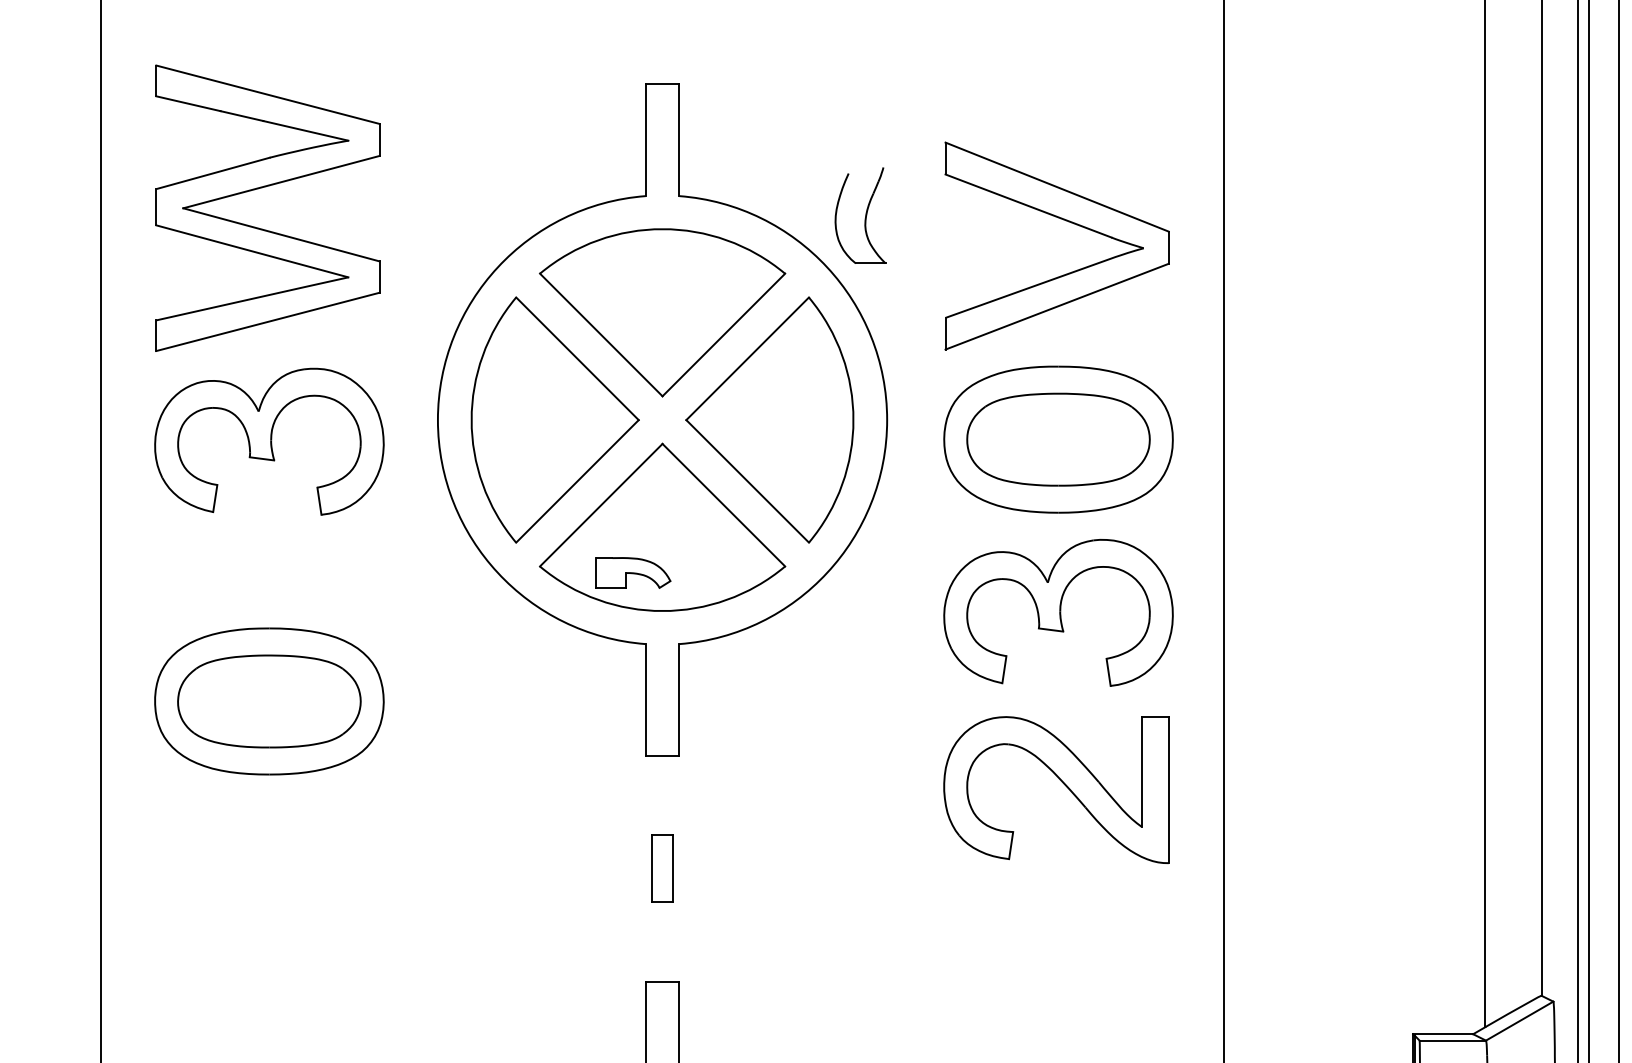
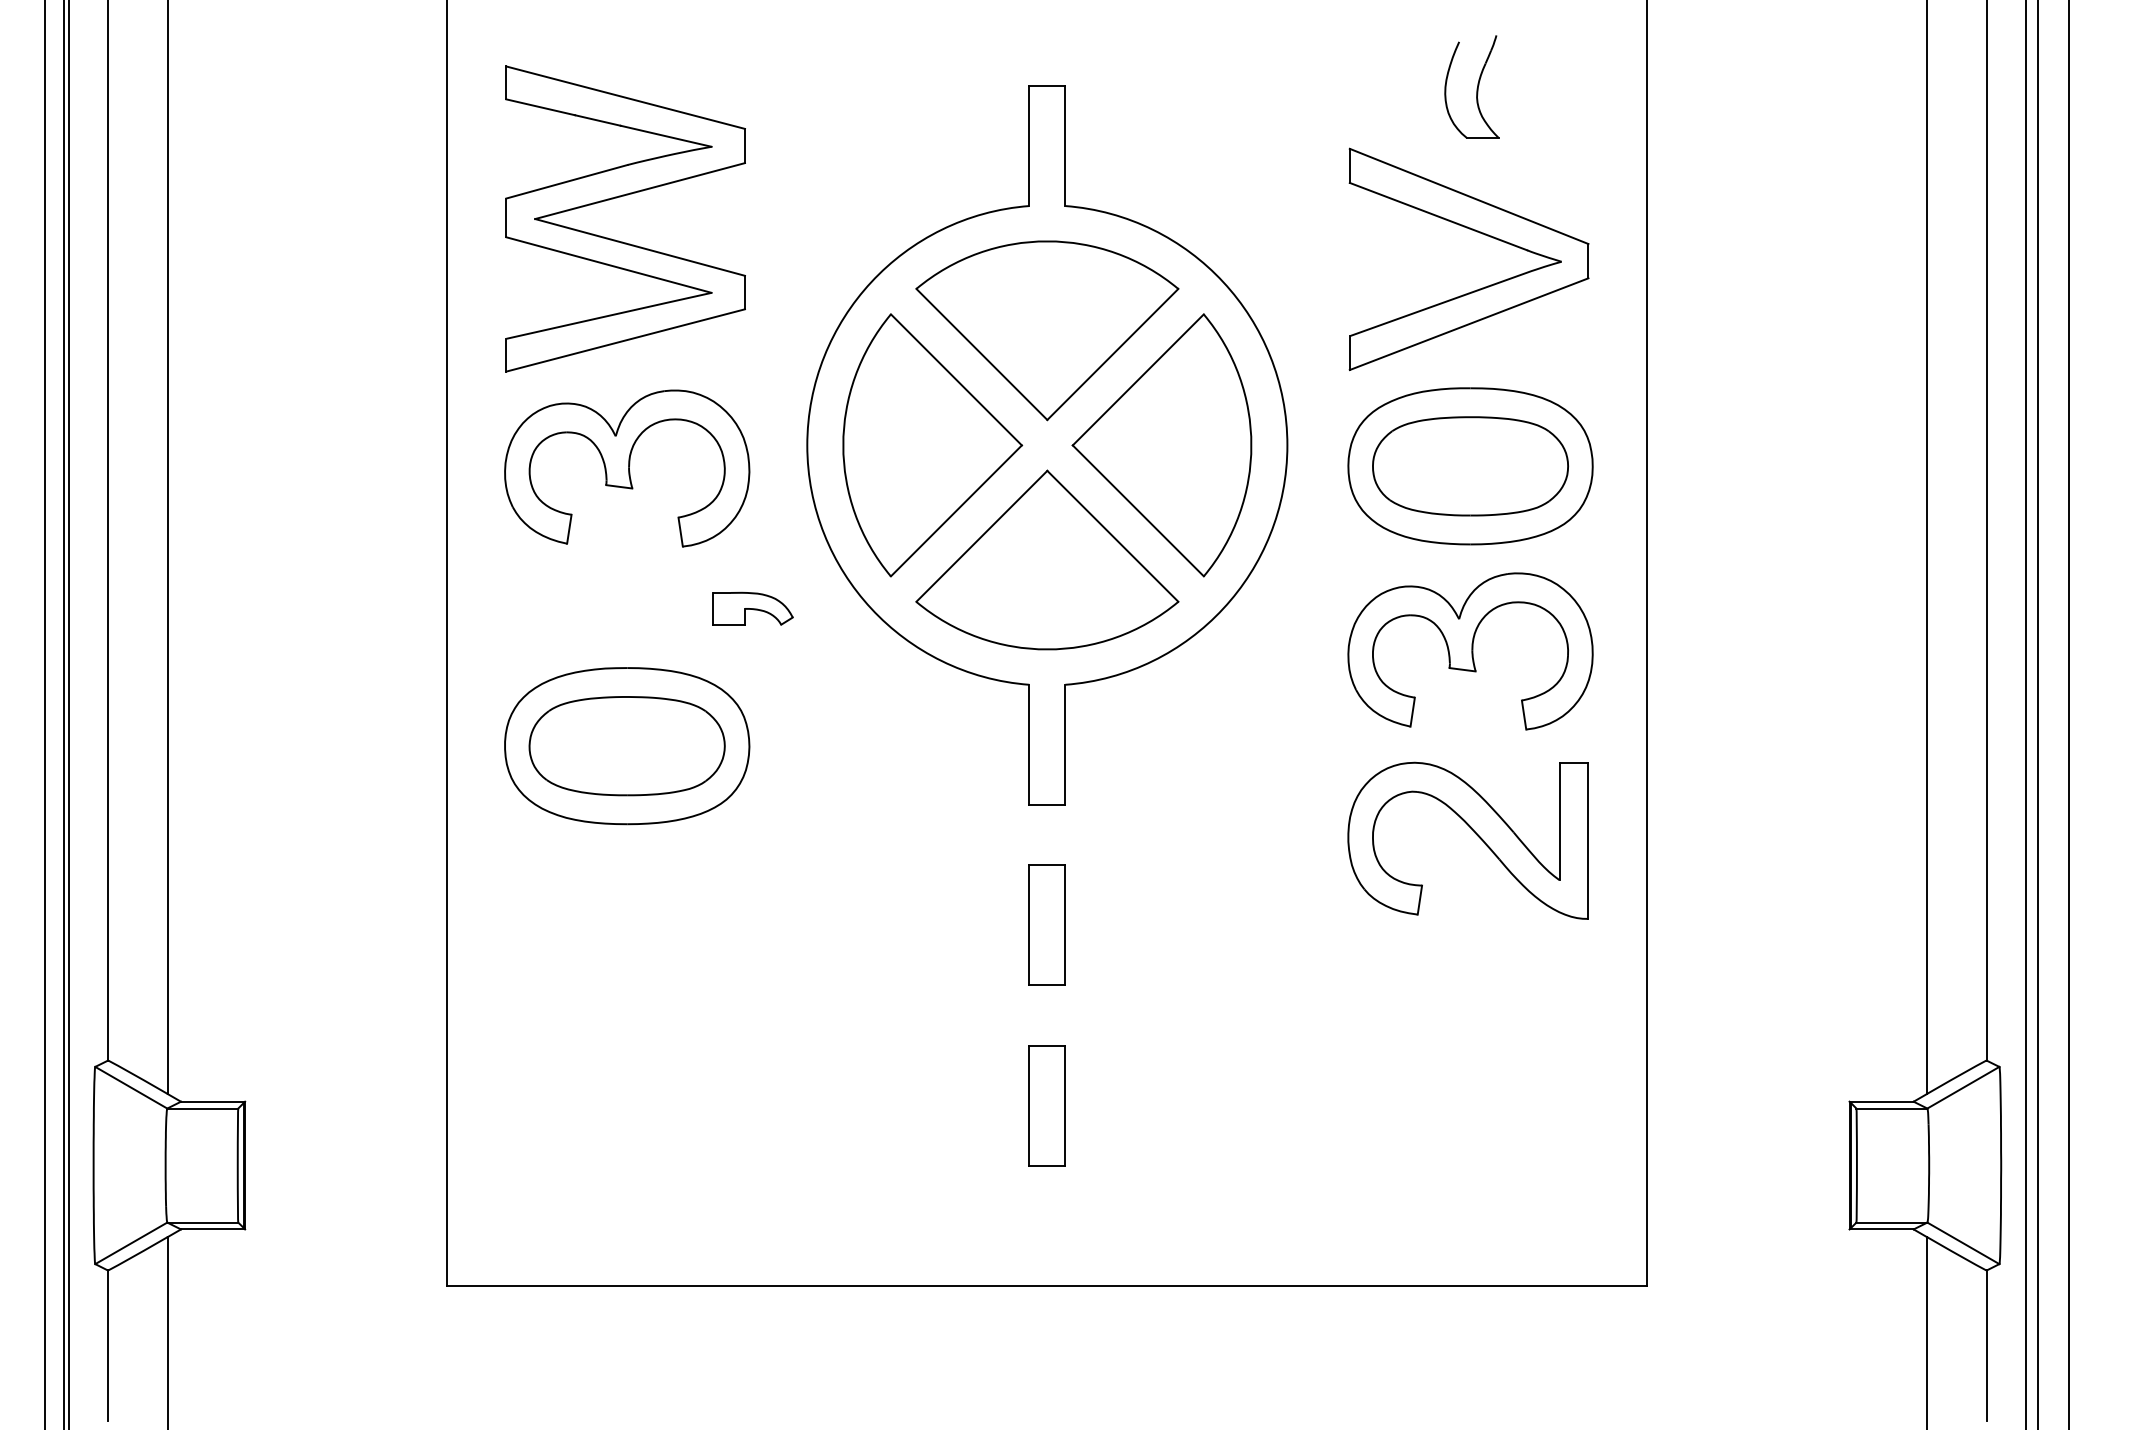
part: (860, 215) -> (1471, 86), moved
part: (632, 572) -> (752, 608), moved
part: (661, 868) -> (1046, 924), size x1.67

